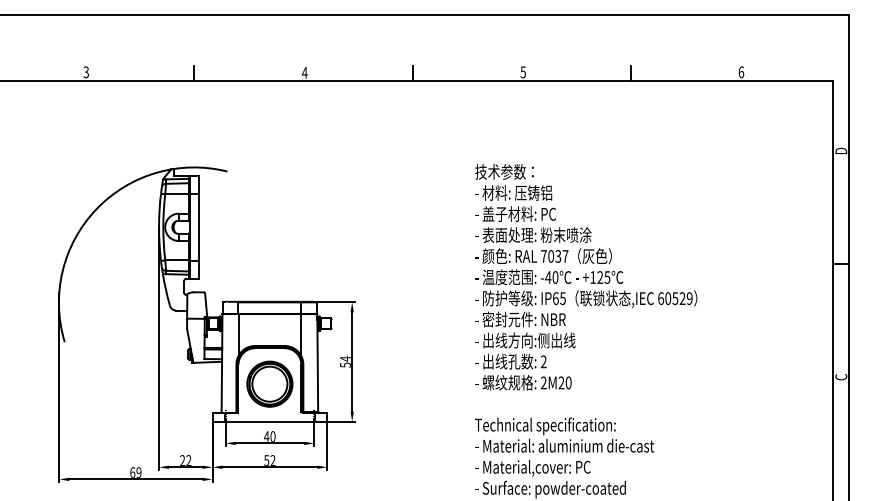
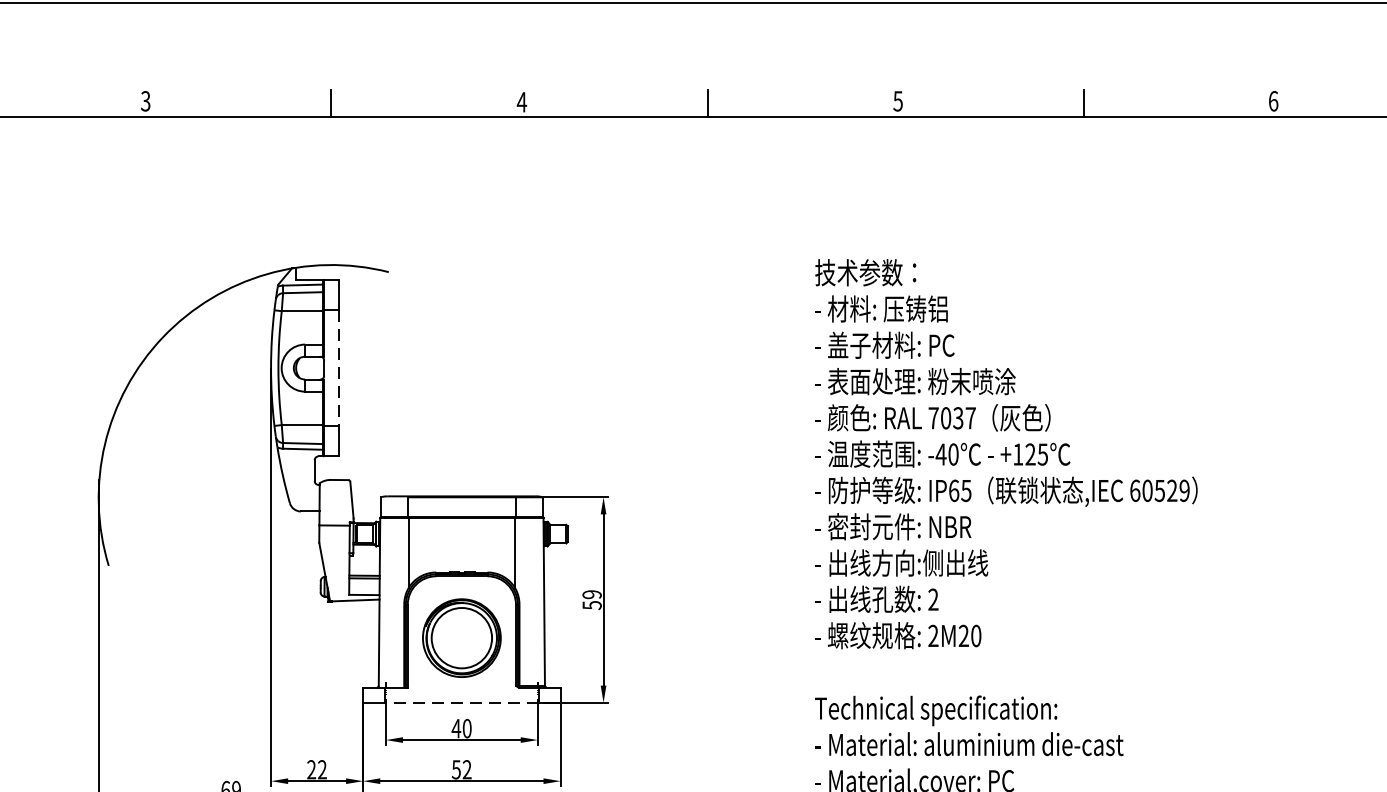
line: (198, 227) -> (338, 368), solid -> dashed
text: (345, 358) -> (592, 593), 54 -> 59
line: (269, 421) -> (461, 702), solid -> dashed

